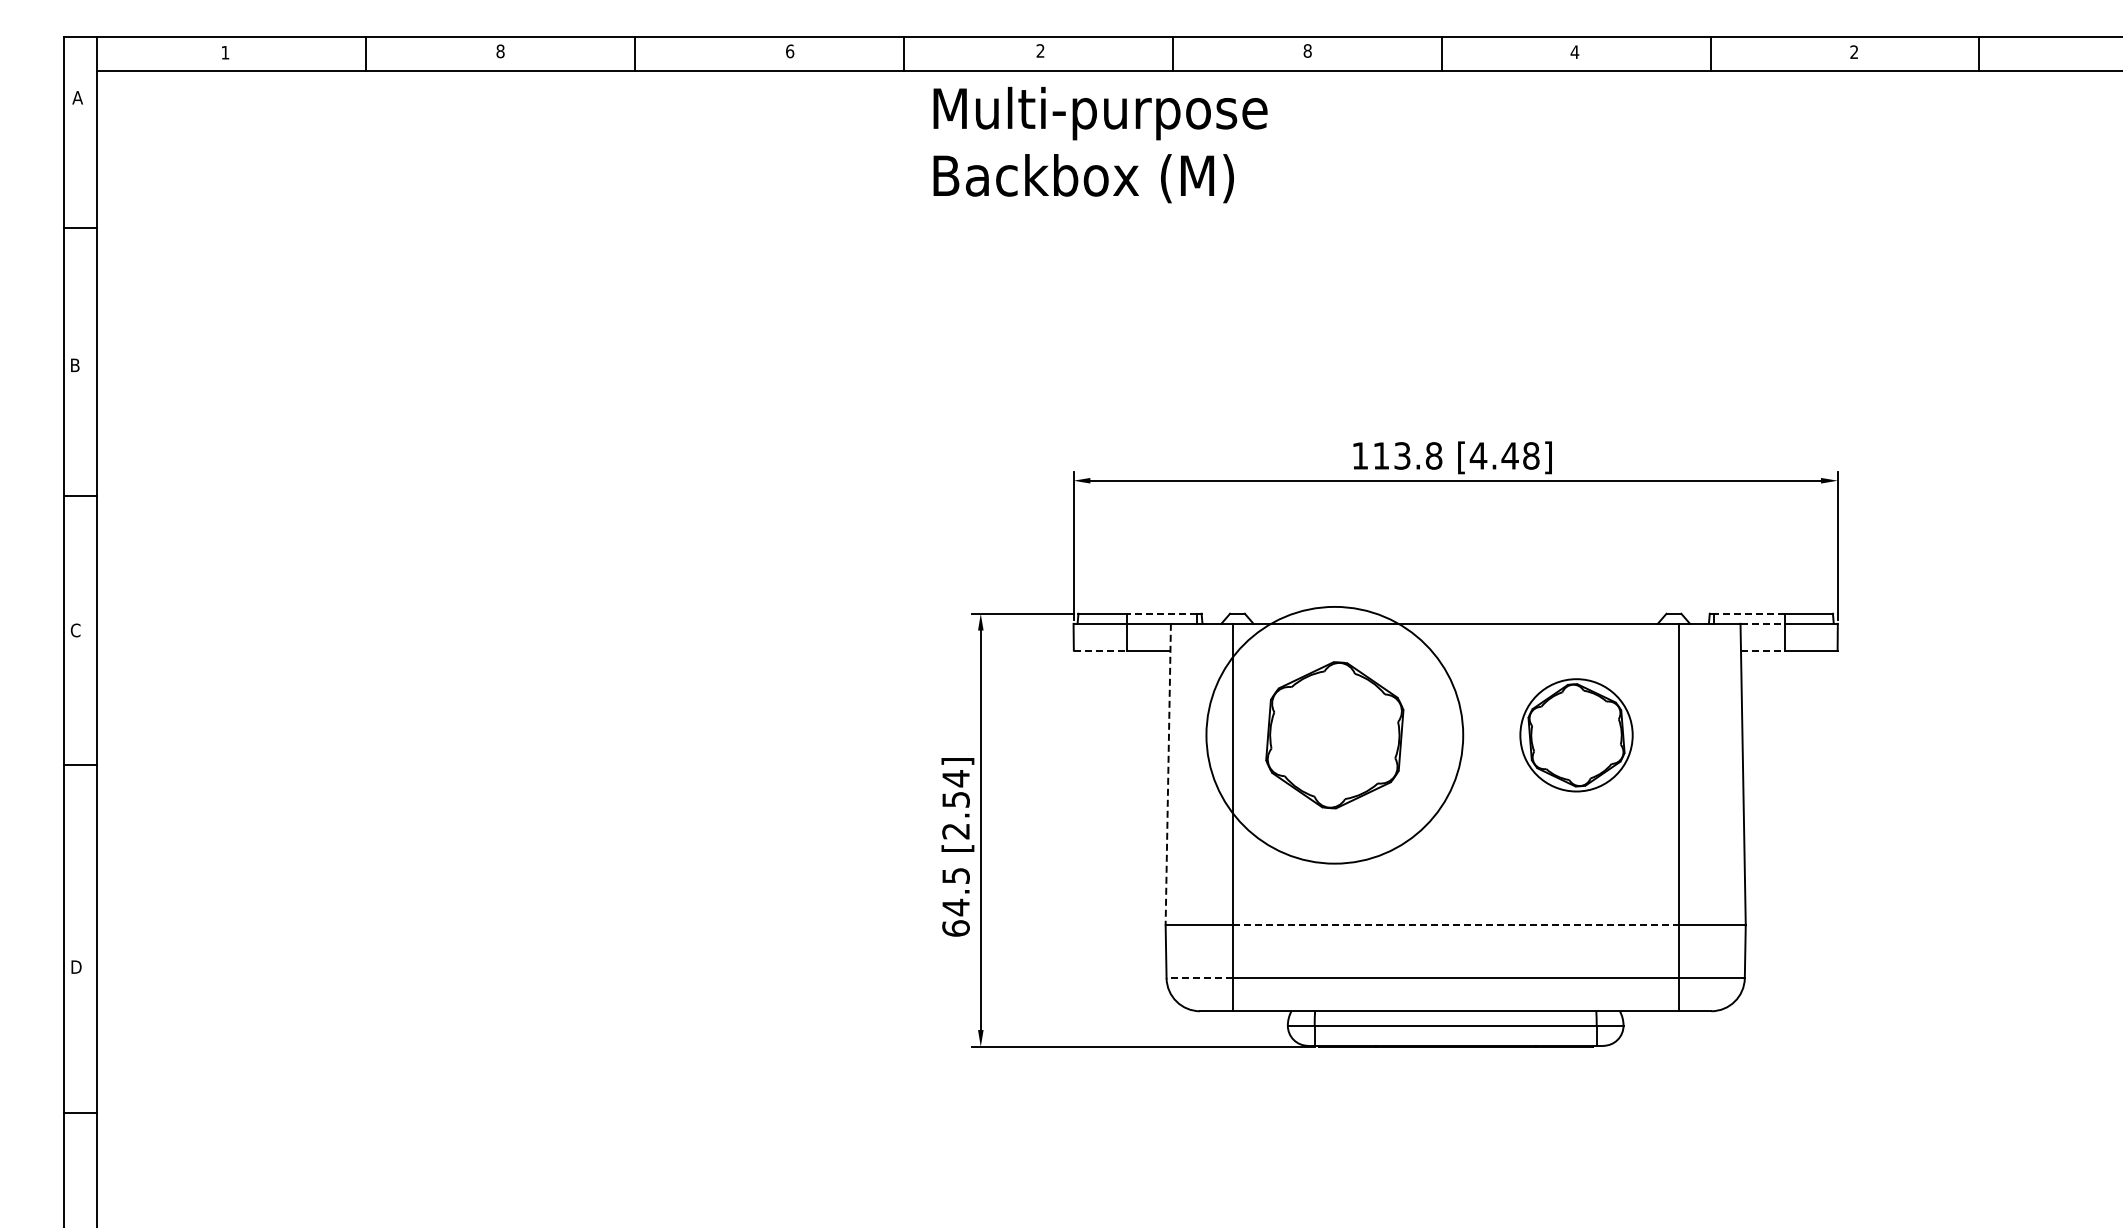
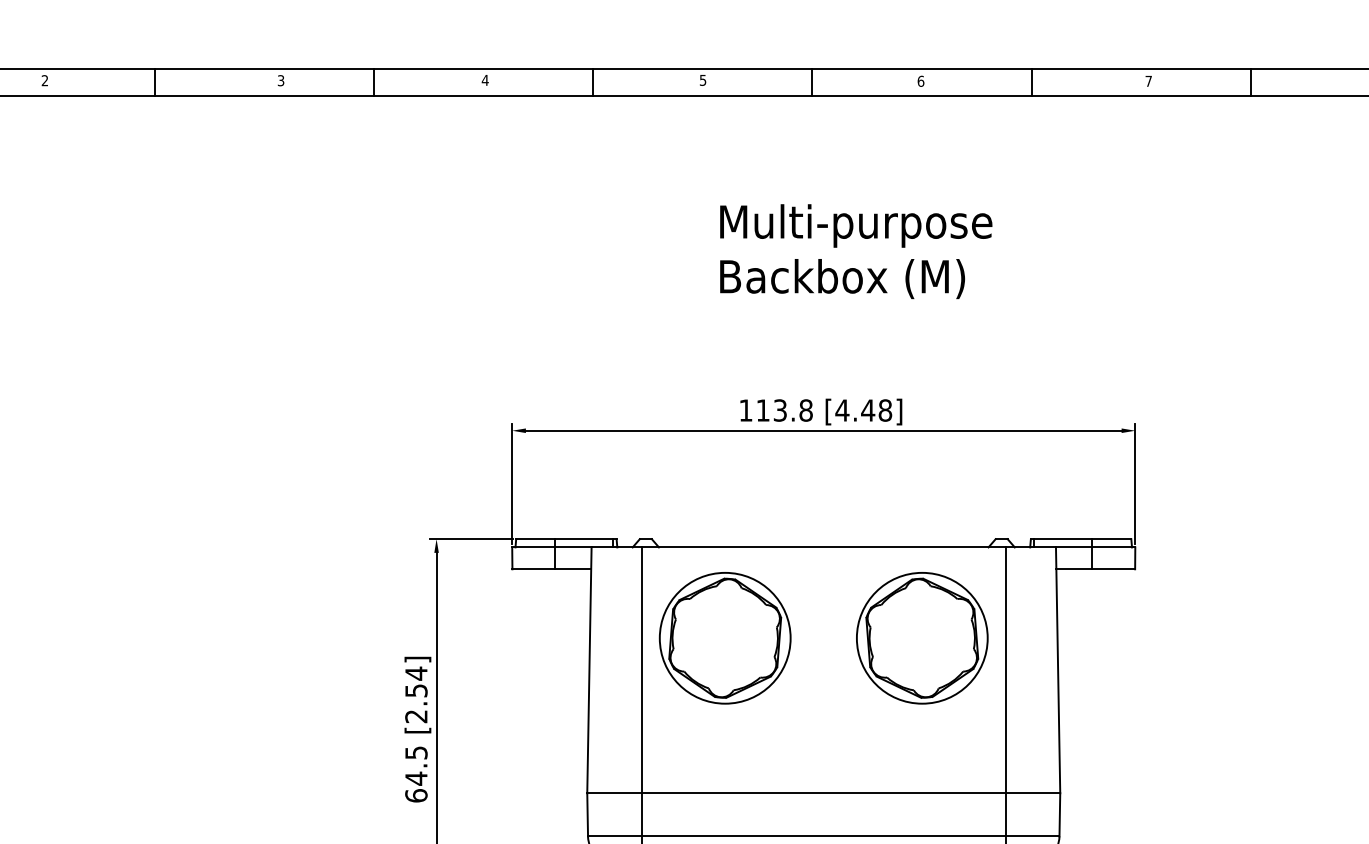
text: (1040, 50) -> (485, 79), 2 -> 4
text: (1307, 50) -> (702, 79), 8 -> 5
text: (500, 51) -> (44, 80), 8 -> 2
text: (790, 51) -> (281, 80), 6 -> 3
text: (1854, 51) -> (1148, 80), 2 -> 7
text: (1574, 52) -> (920, 81), 4 -> 6
text: (1100, 144) -> (856, 251), moved
line: (1161, 613) -> (583, 538), dashed -> solid
line: (1748, 613) -> (1062, 538), dashed -> solid
line: (1763, 623) -> (1074, 547), dashed -> solid
line: (1100, 650) -> (534, 569), dashed -> solid
line: (1762, 650) -> (1073, 569), dashed -> solid
circle: (1334, 735) -> (724, 638), size x0.62
part: (1576, 735) -> (922, 638), size x1.43
line: (1168, 774) -> (589, 670), dashed -> solid
line: (1455, 925) -> (823, 793), dashed -> solid
line: (1199, 978) -> (614, 836), dashed -> solid

